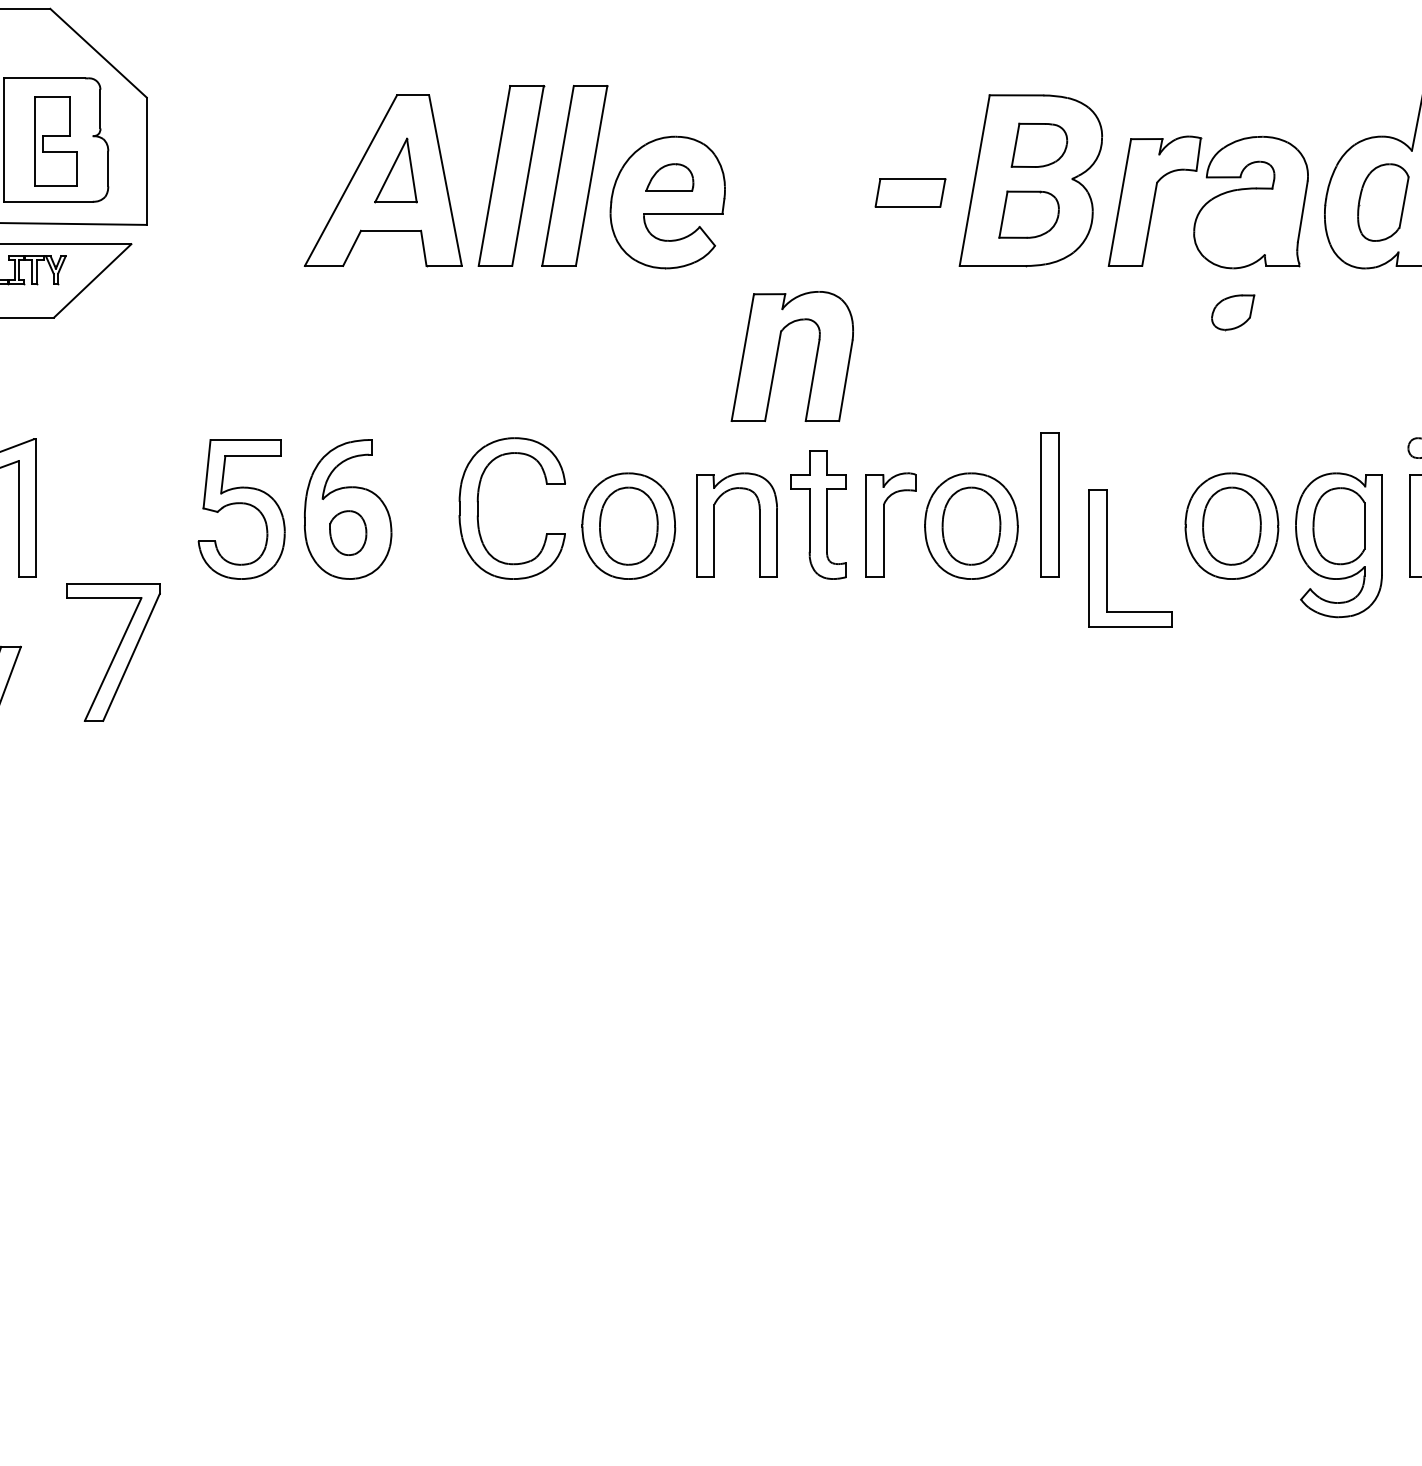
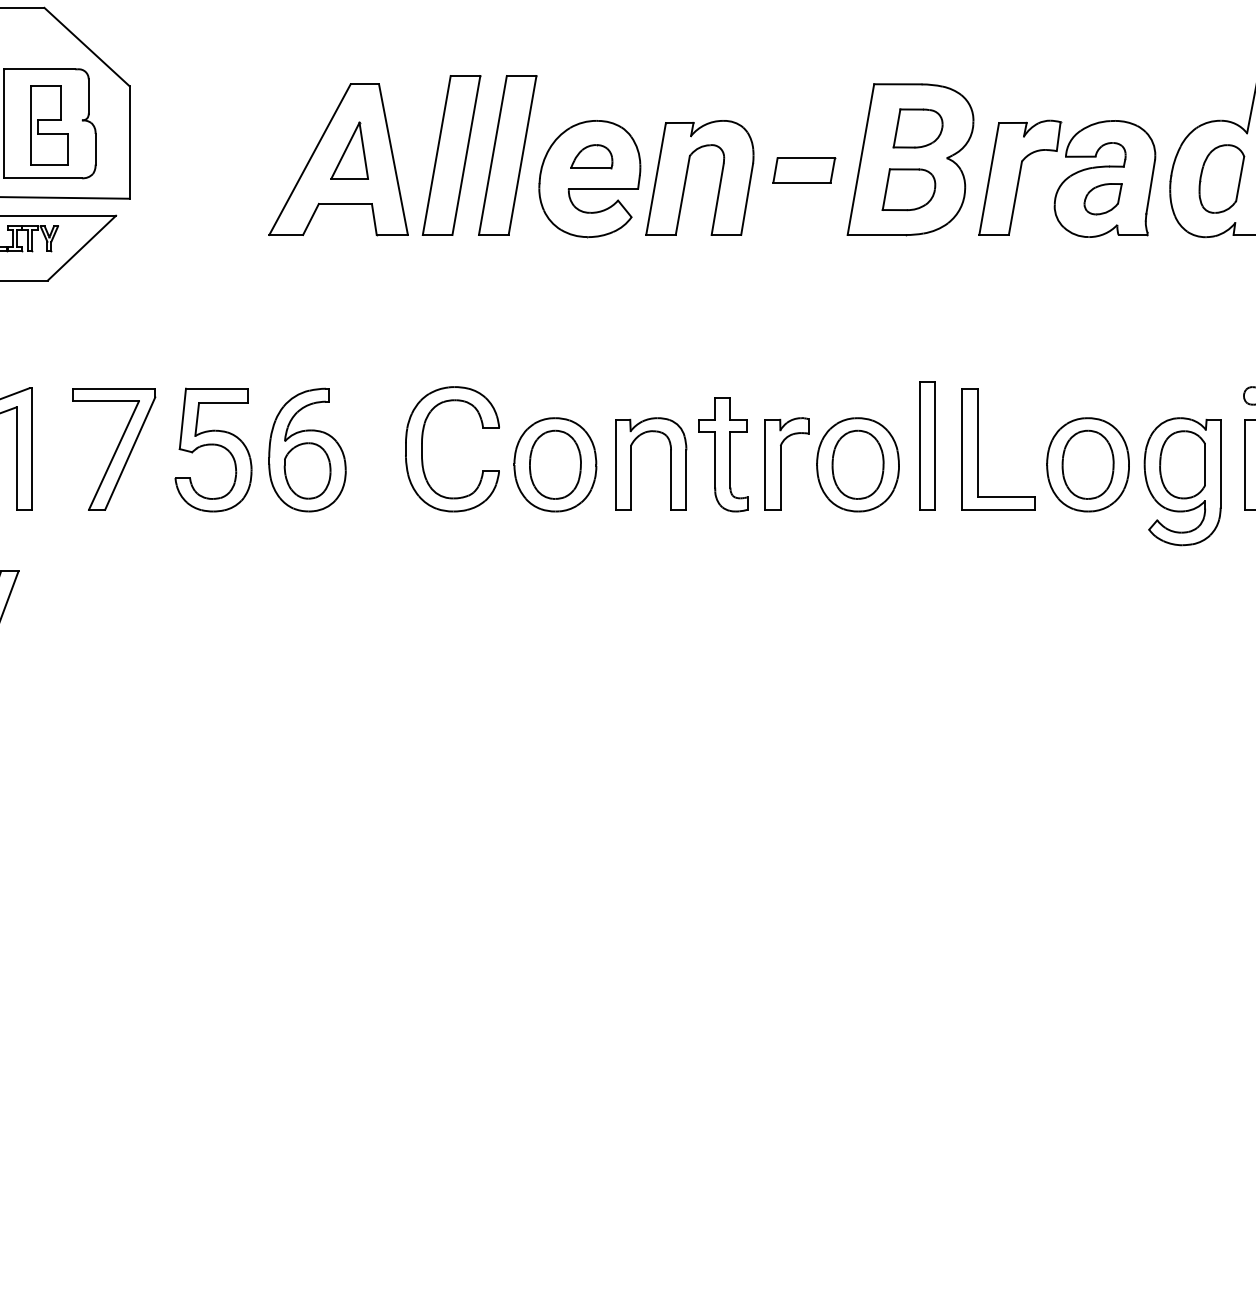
part: (1232, 312) -> (1102, 199), moved
part: (778, 354) -> (687, 176), moved
part: (348, 532) -> (307, 470), size x1.43
part: (1107, 558) -> (978, 449), moved
part: (113, 652) -> (114, 449), moved

